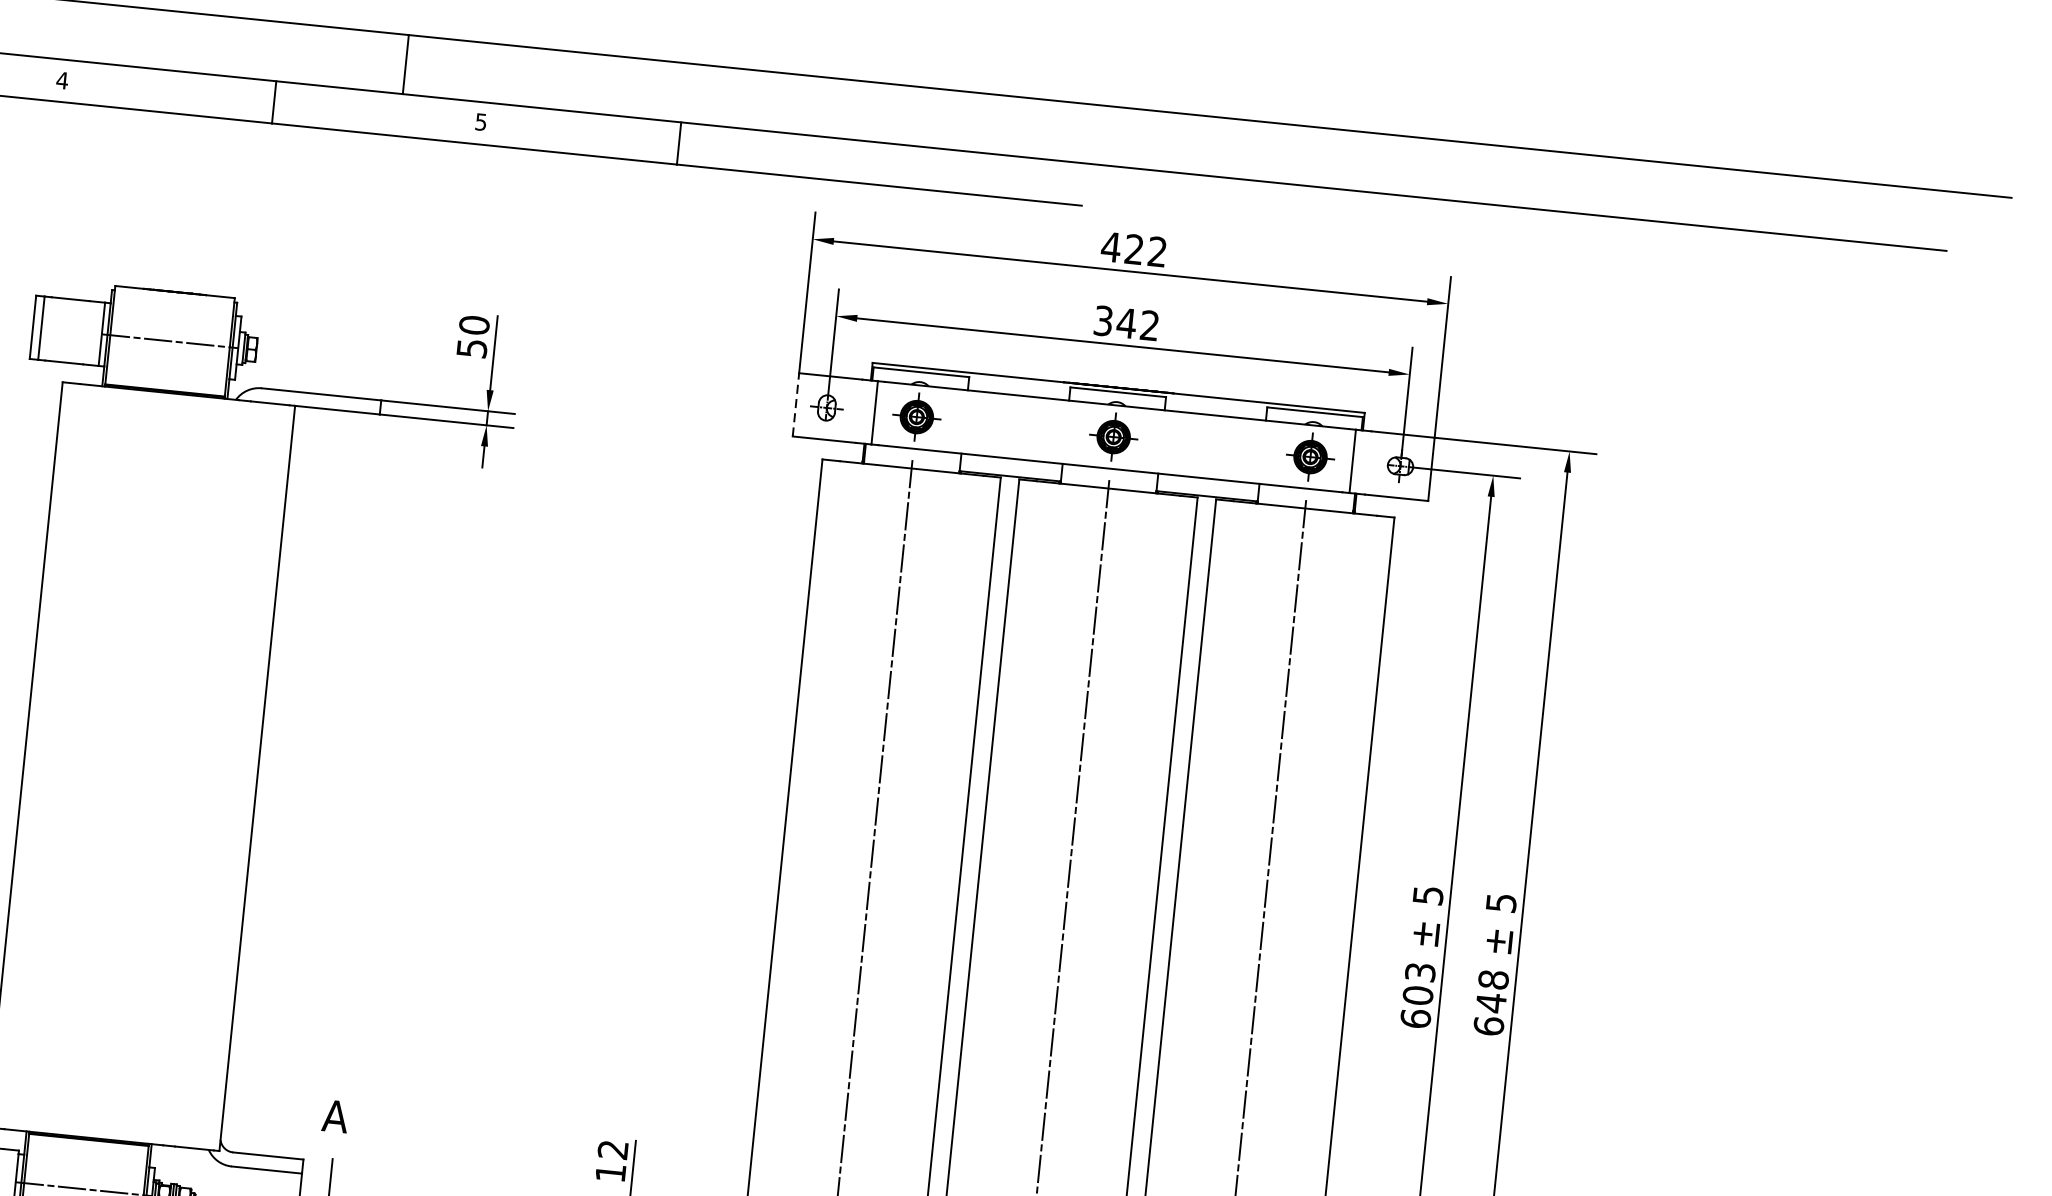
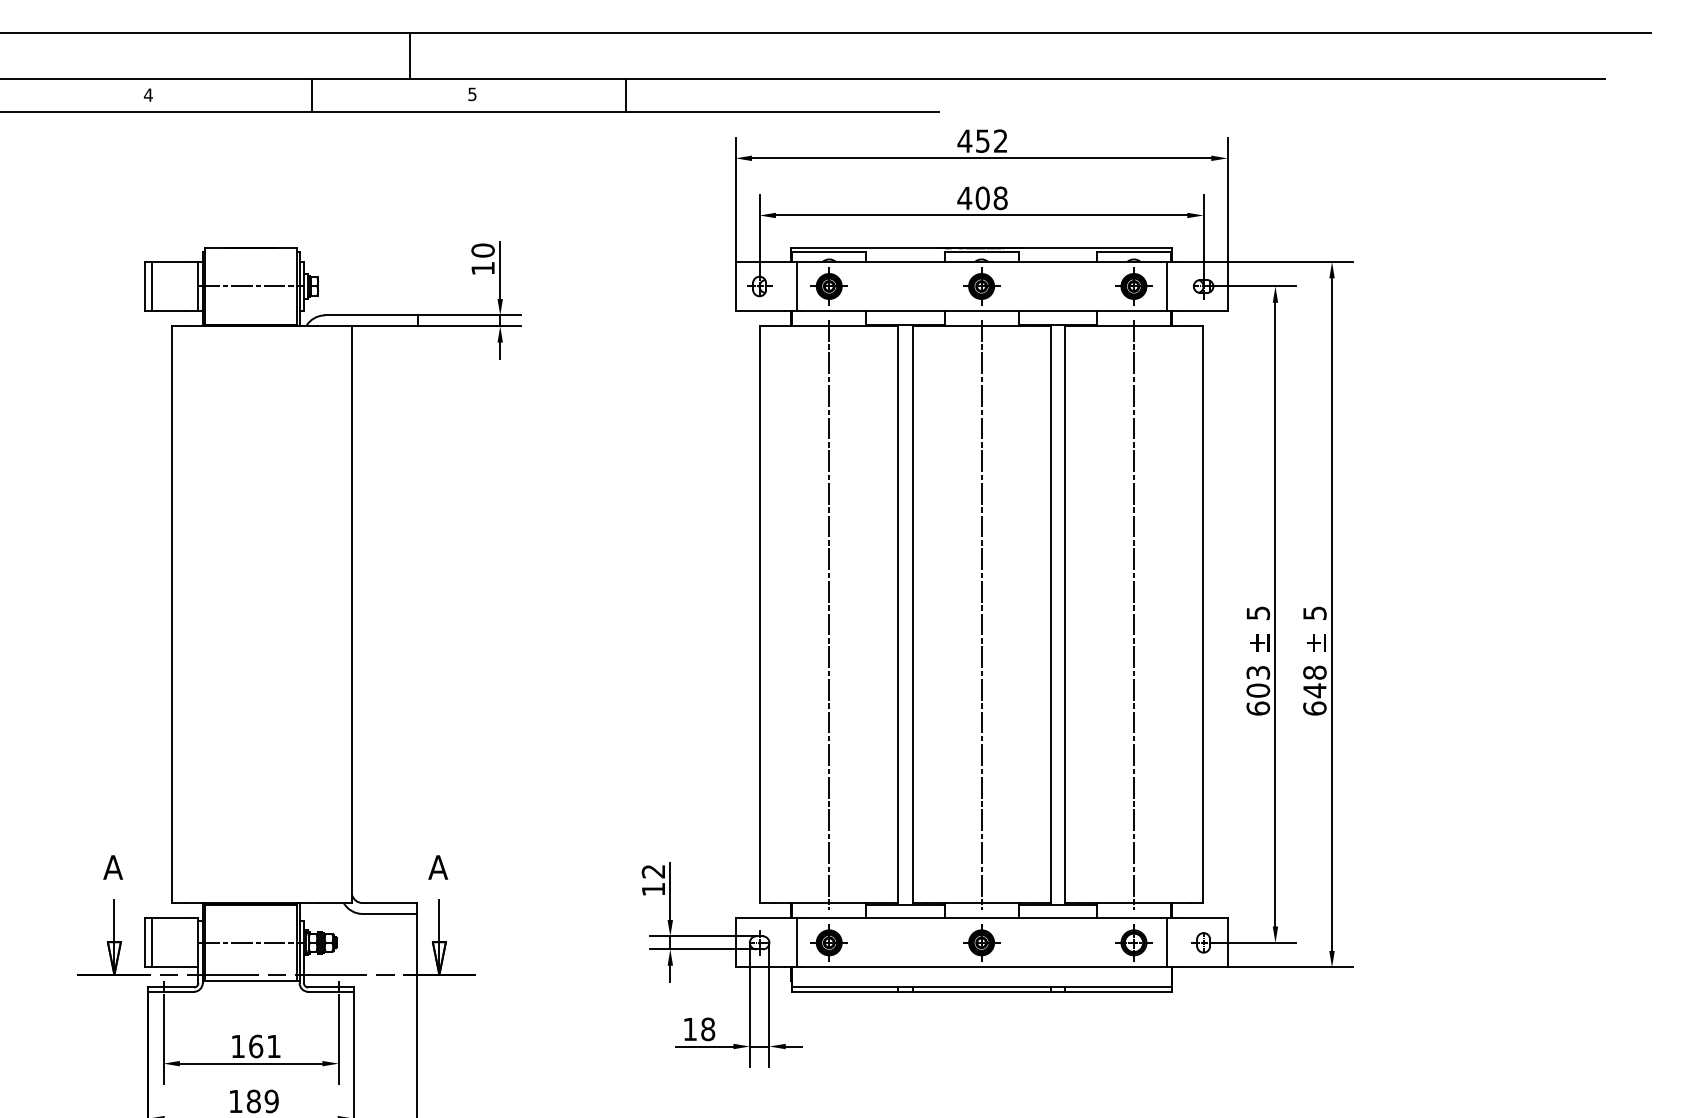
text: (1134, 248) -> (982, 140), 422 -> 452
text: (1126, 323) -> (982, 198), 342 -> 408
text: (471, 348) -> (482, 268), 50 -> 10
line: (795, 404) -> (735, 286), dashed -> solid

